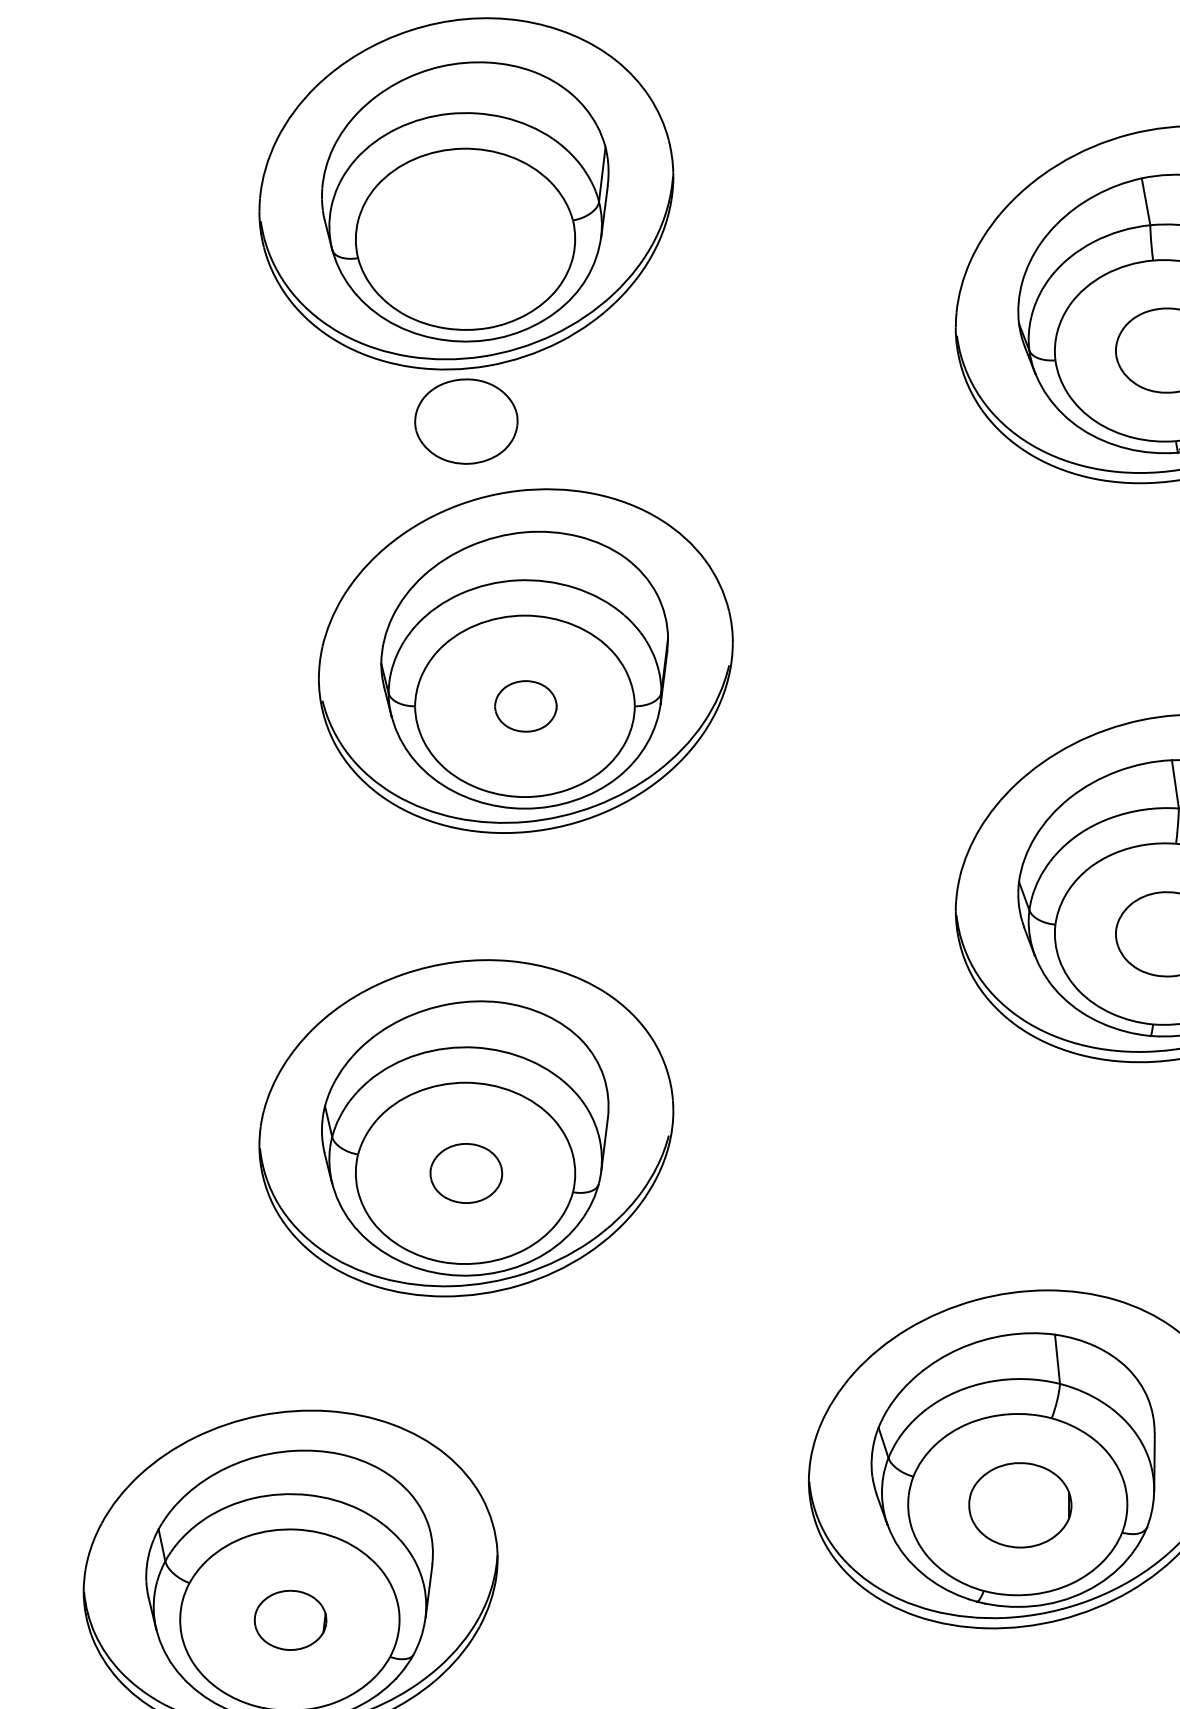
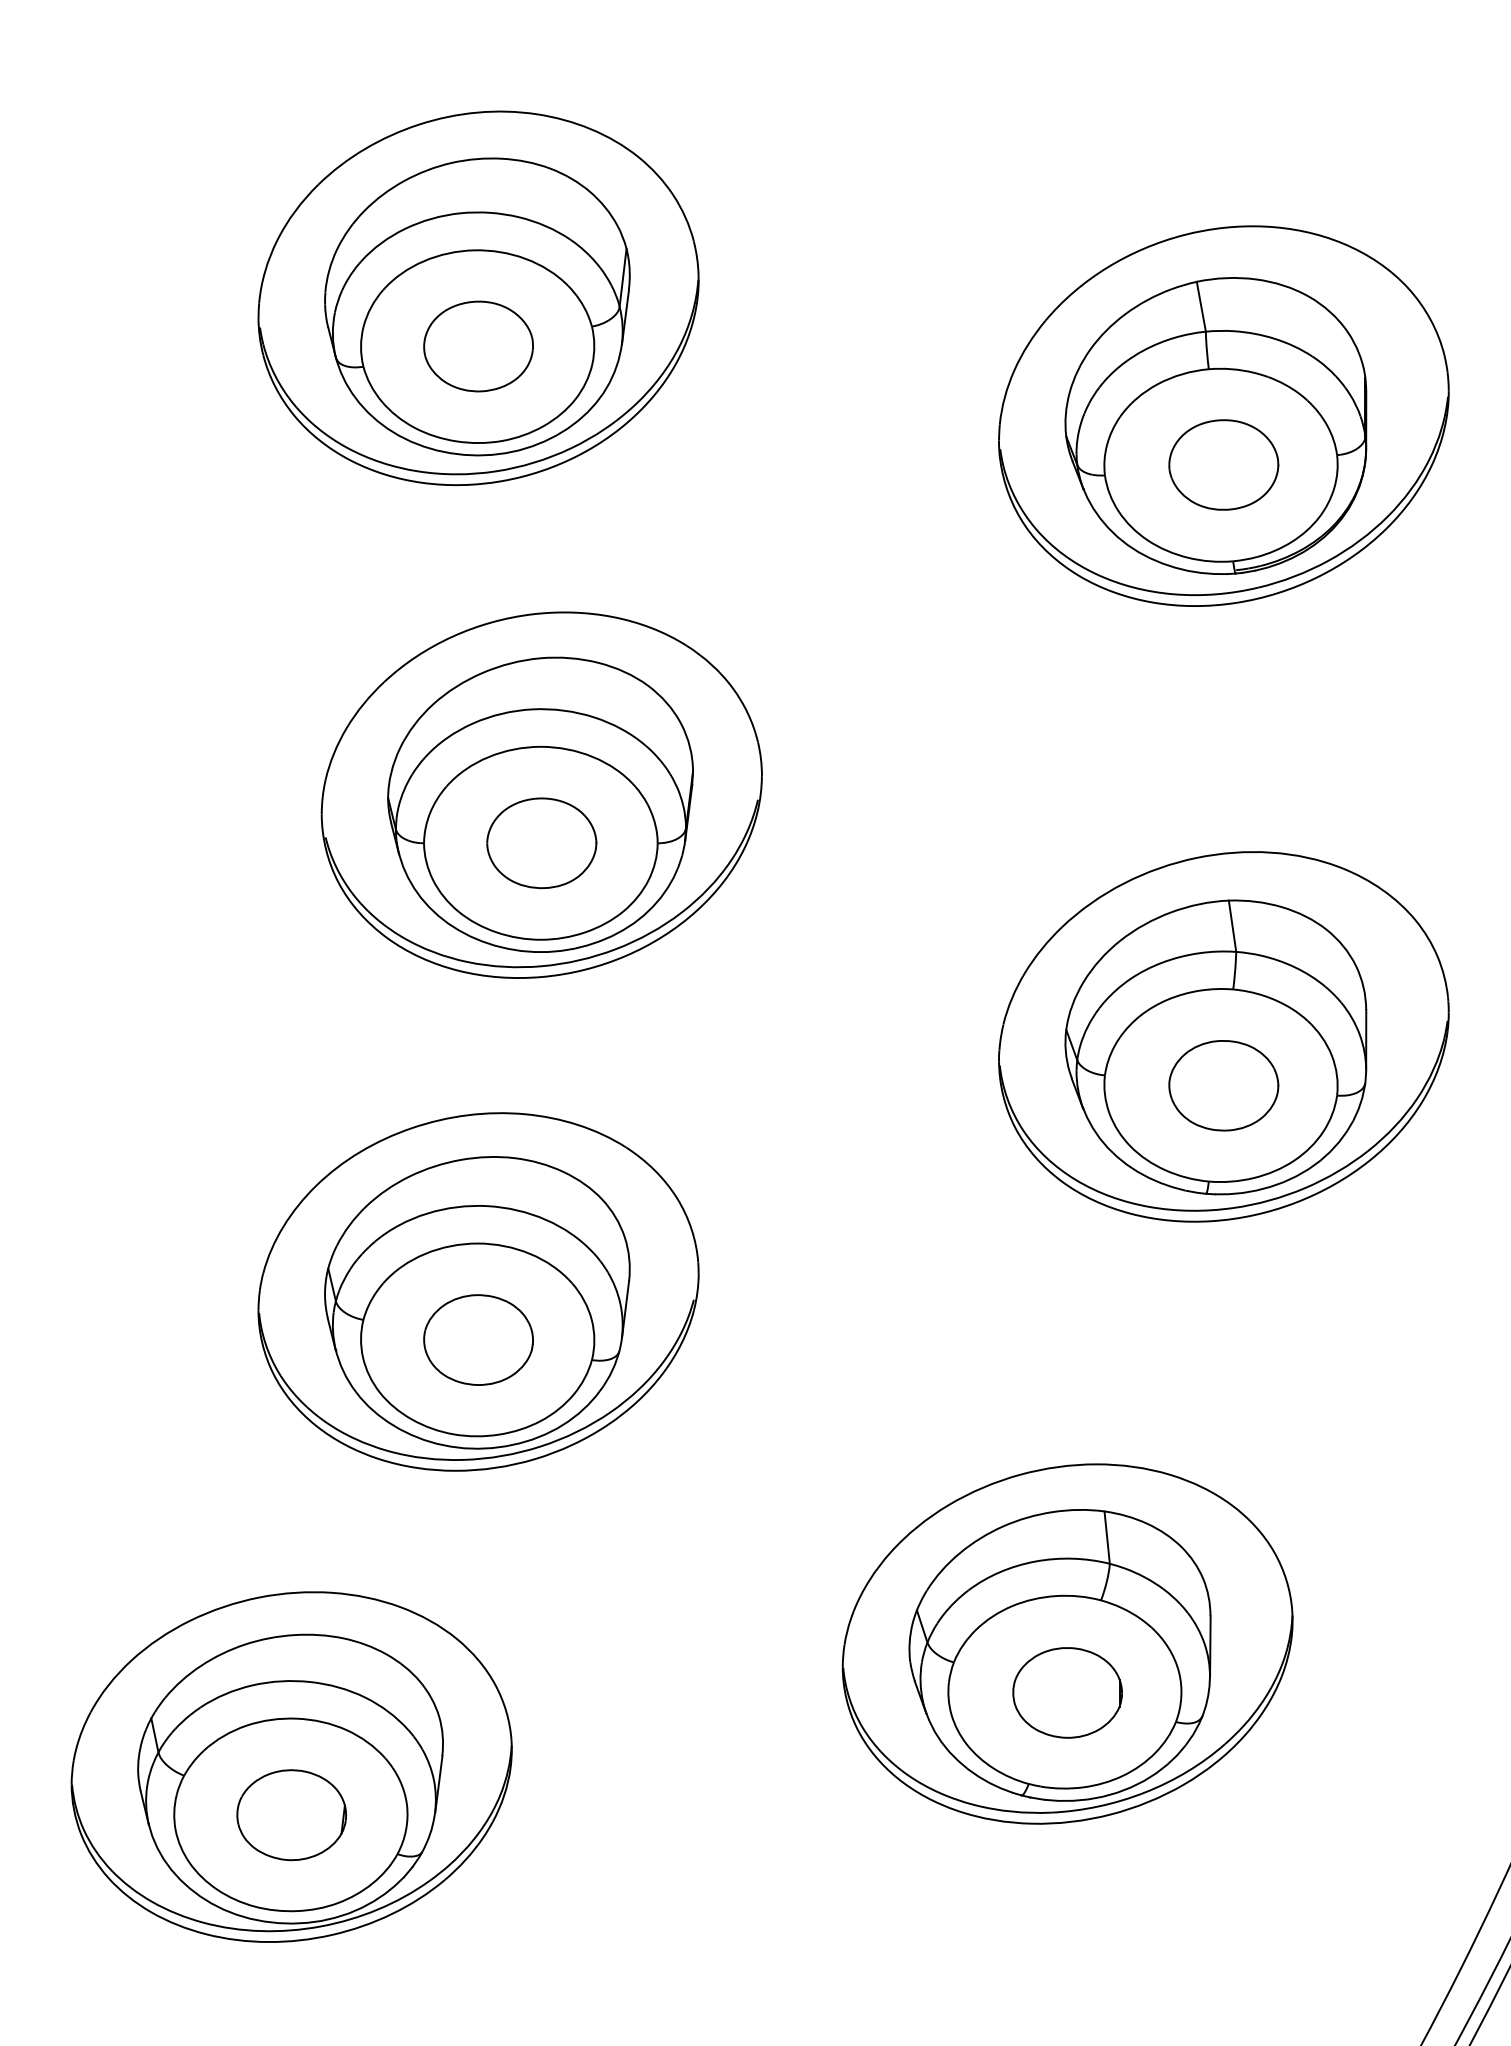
part: (466, 421) -> (478, 346), moved
part: (525, 706) -> (541, 843), size x1.67
part: (466, 1172) -> (478, 1339), size x1.43
part: (290, 1620) -> (291, 1815), size x1.43

